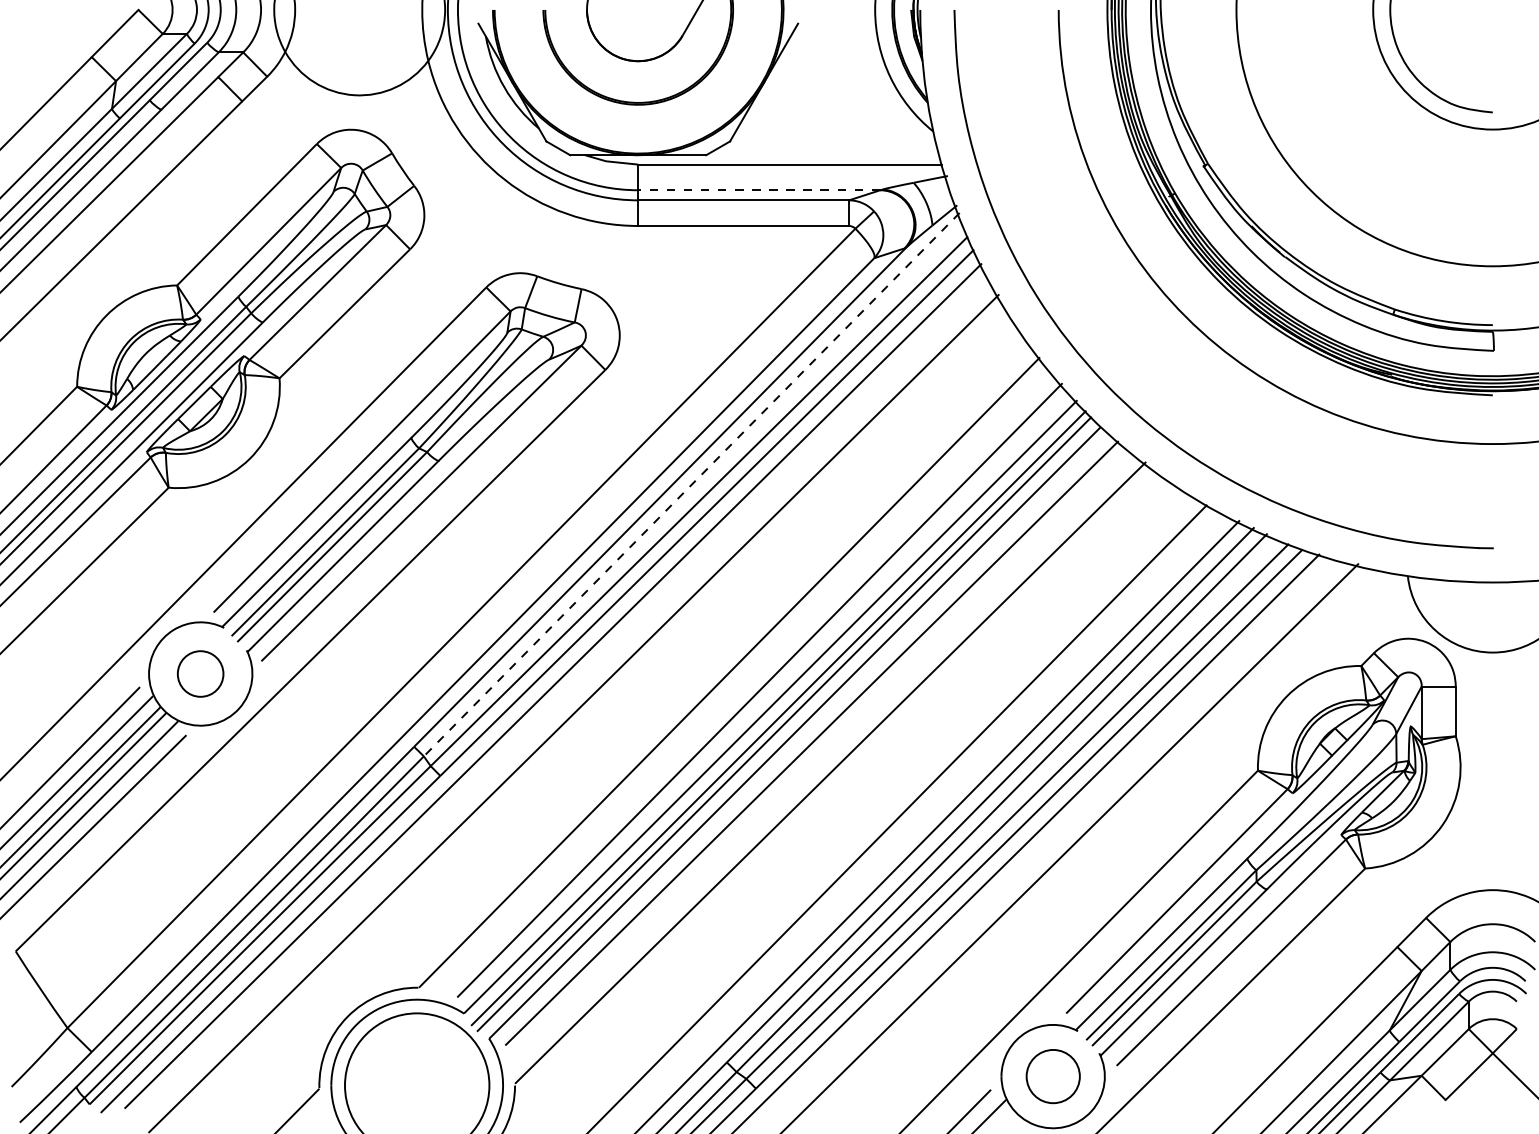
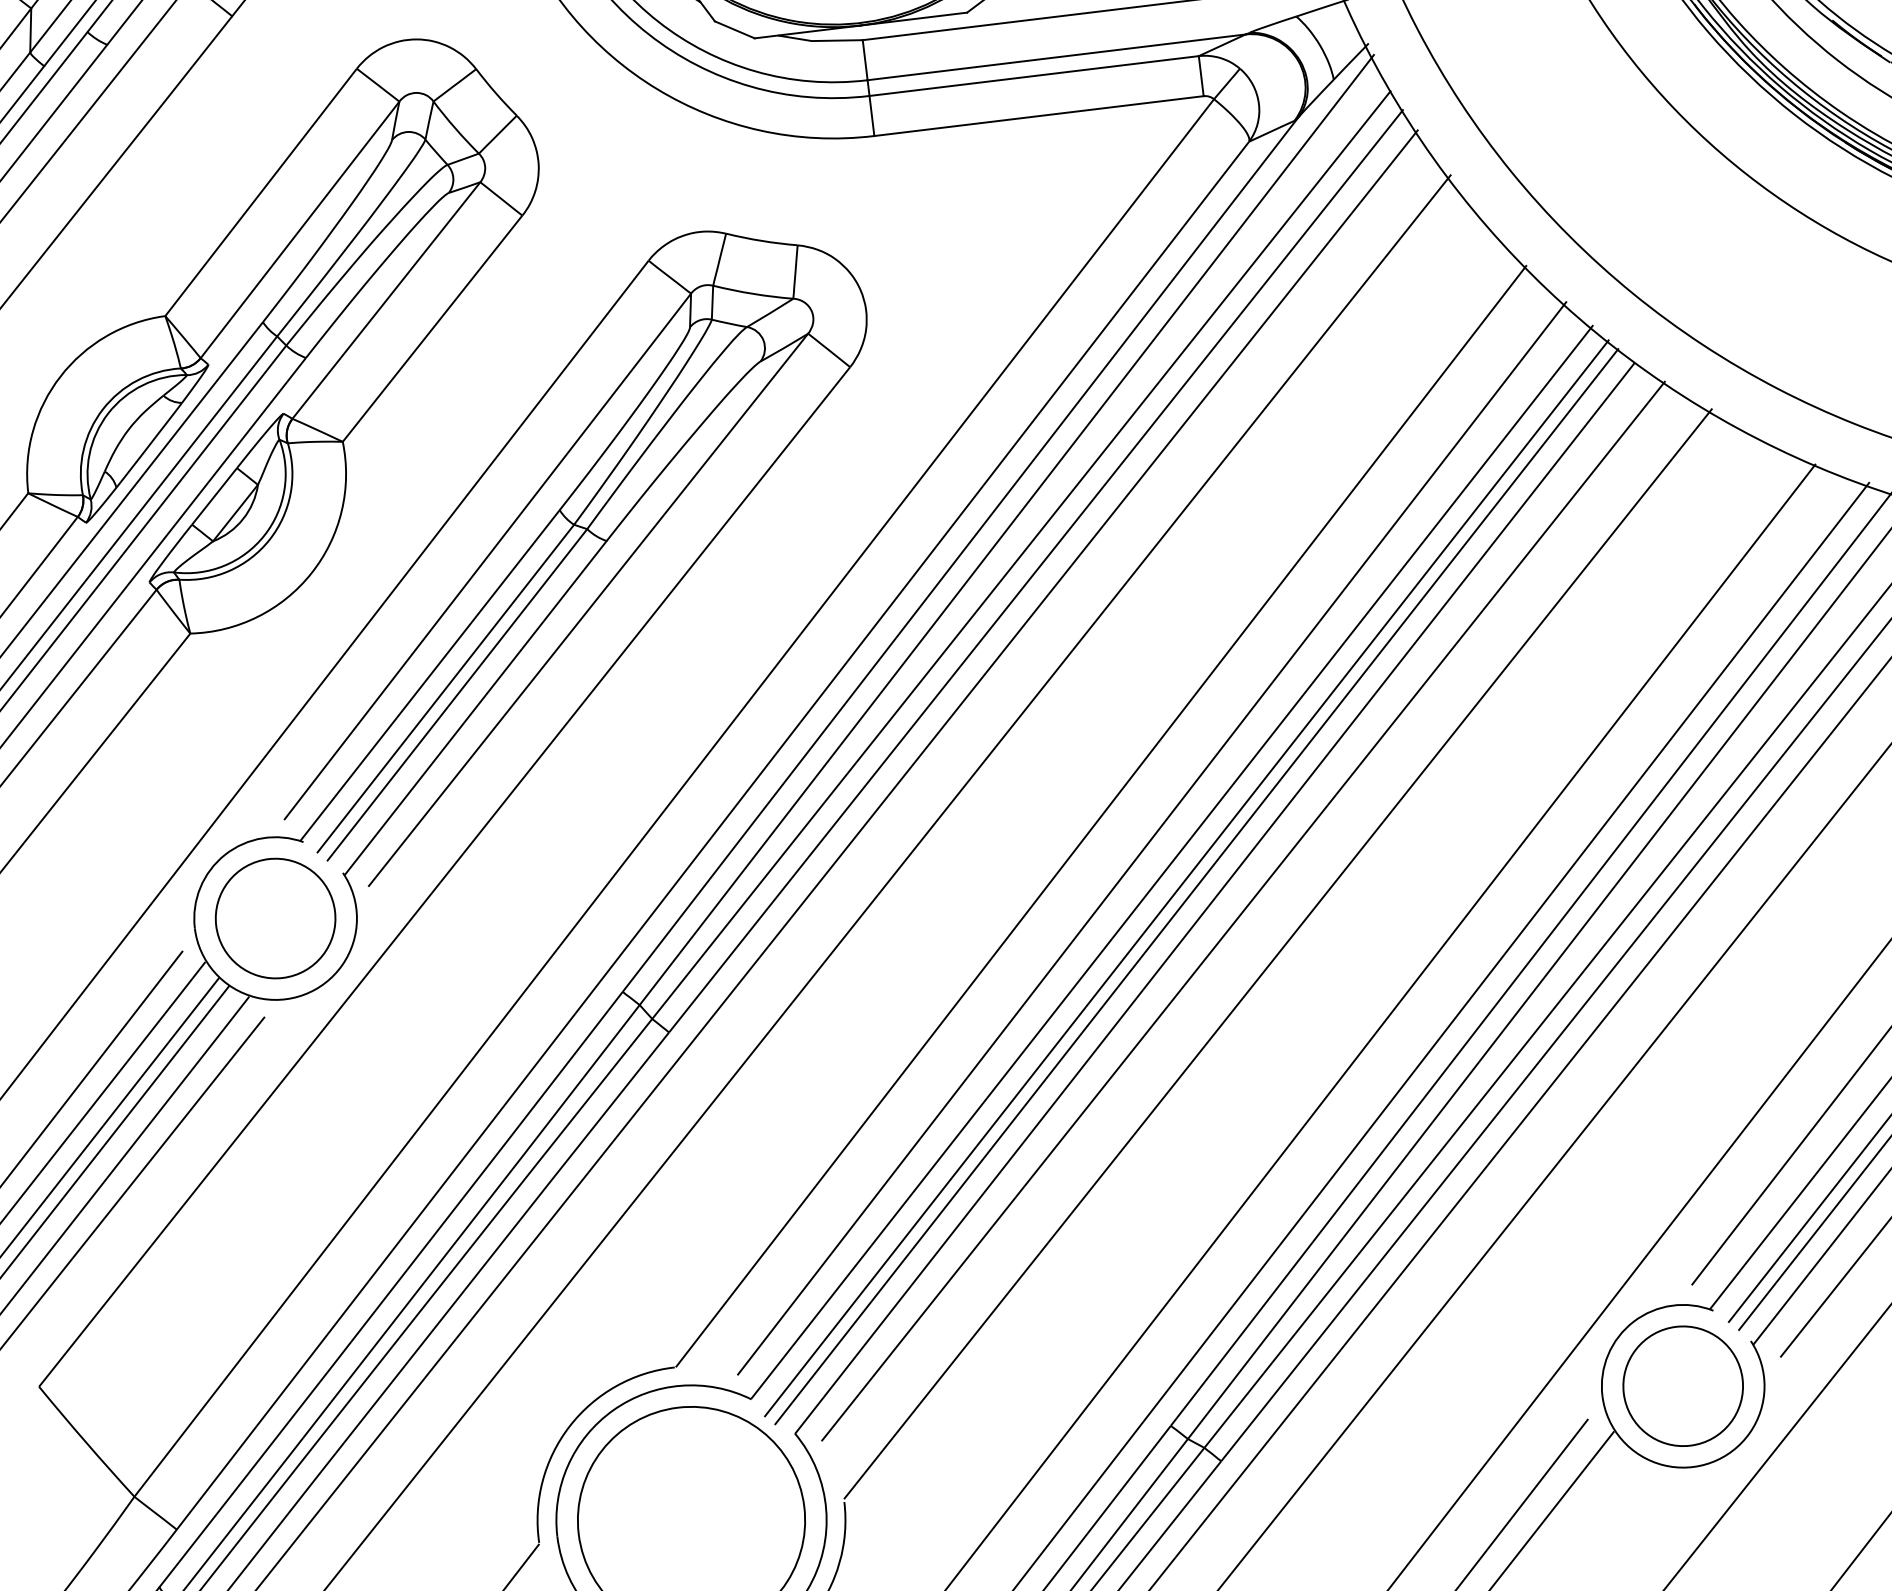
line: (758, 190) -> (1055, 57), dashed -> solid
line: (691, 484) -> (1006, 529), dashed -> solid
circle: (200, 673) -> (275, 917), size x1.67
circle: (1053, 1076) -> (1683, 1386), size x1.43

